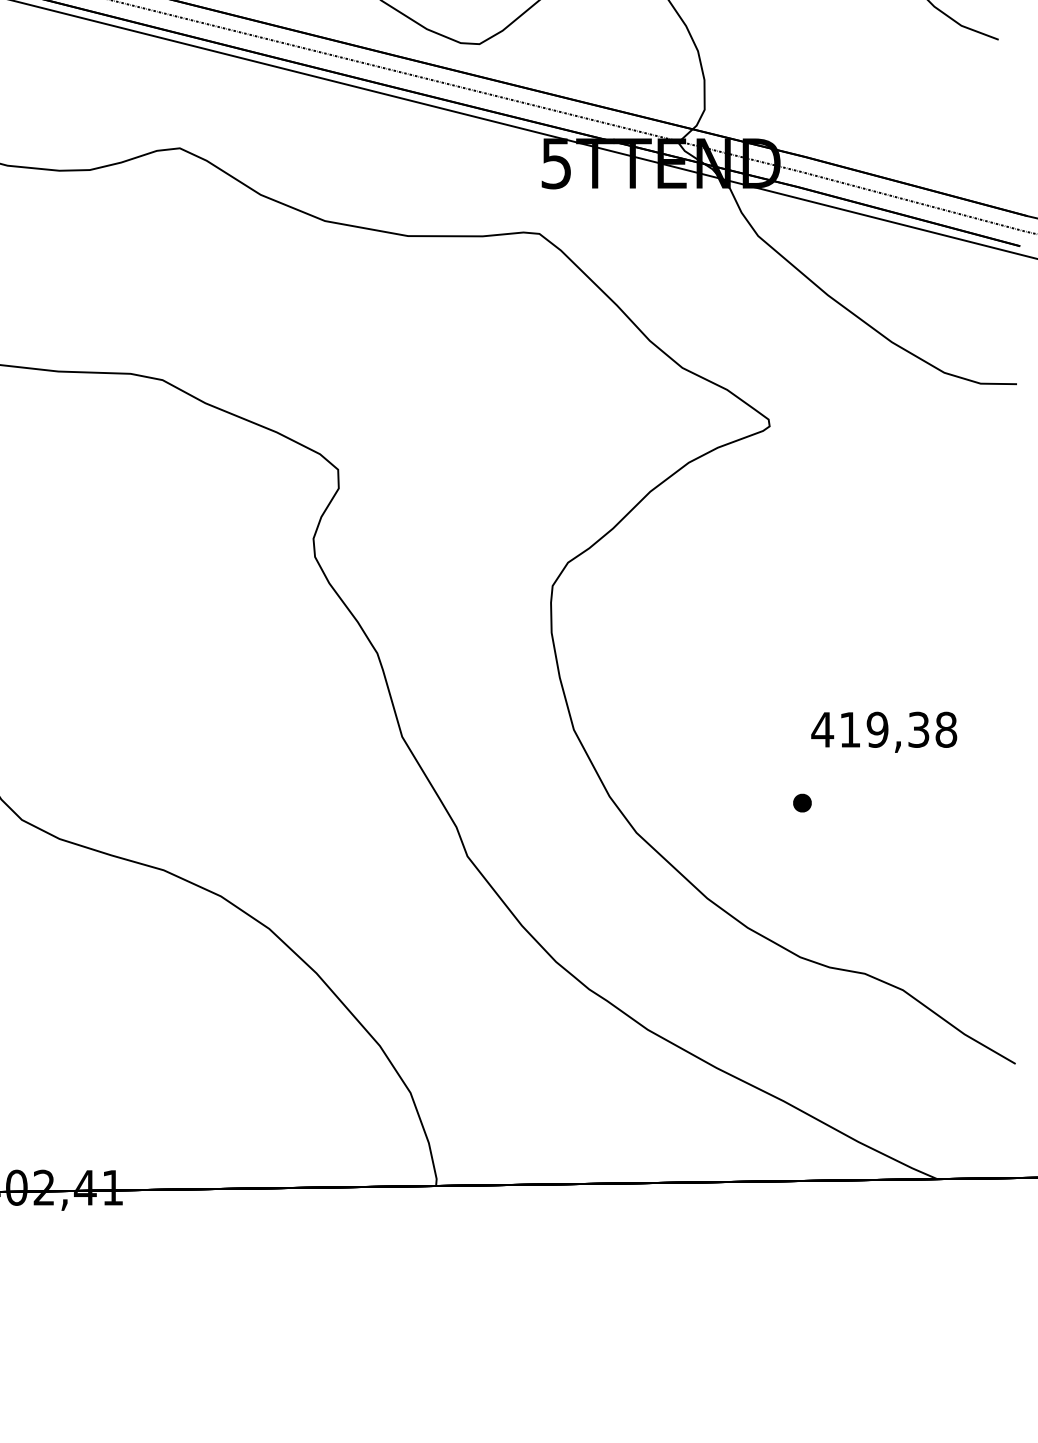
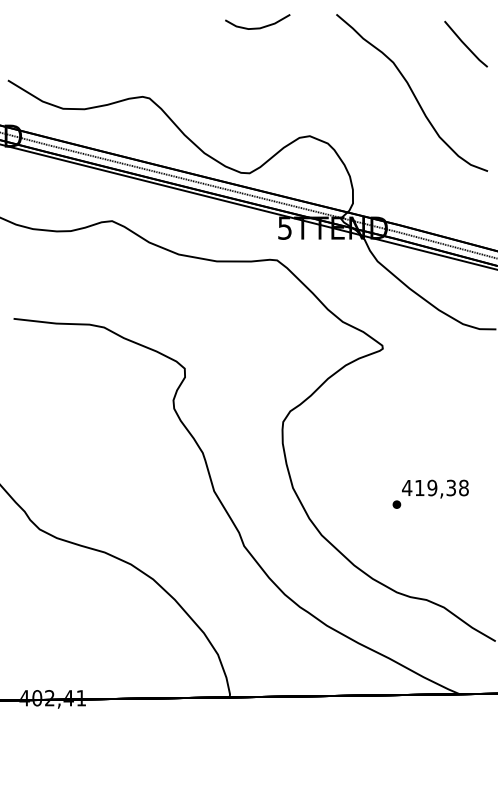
part: (801, 802) -> (396, 504), moved

